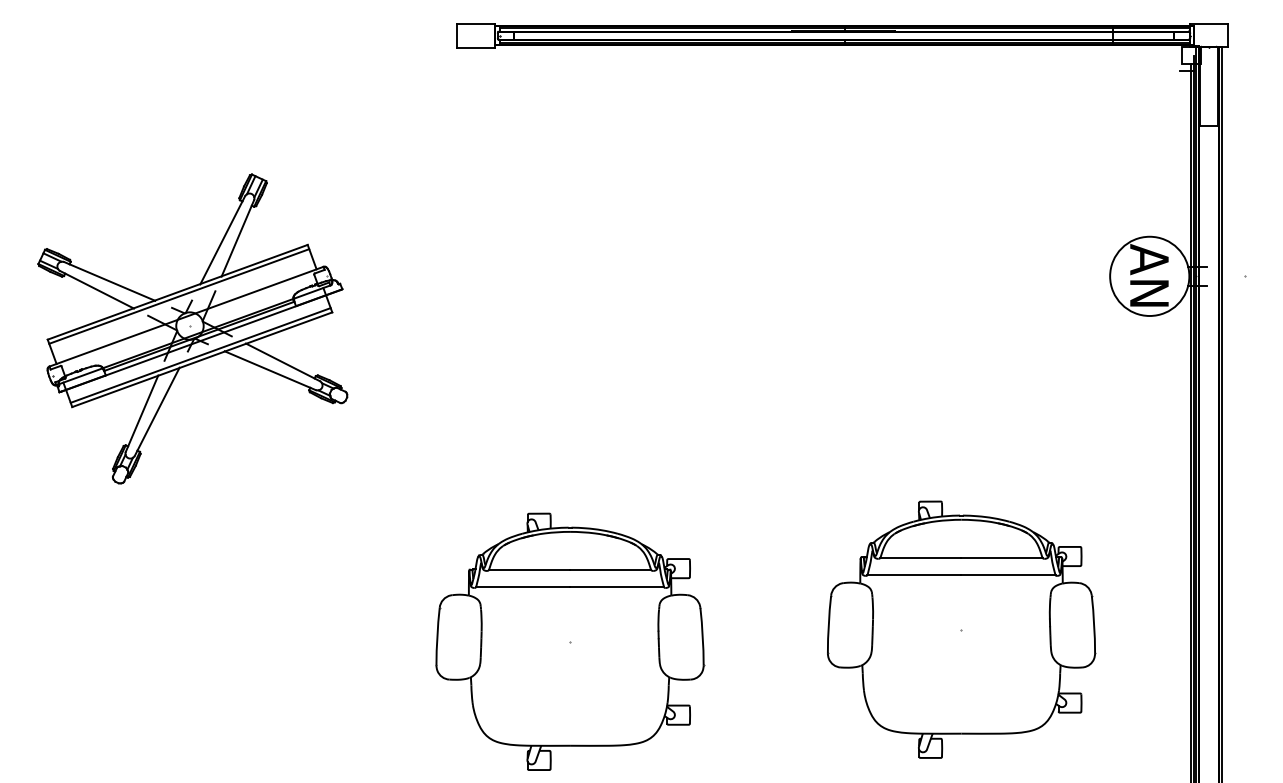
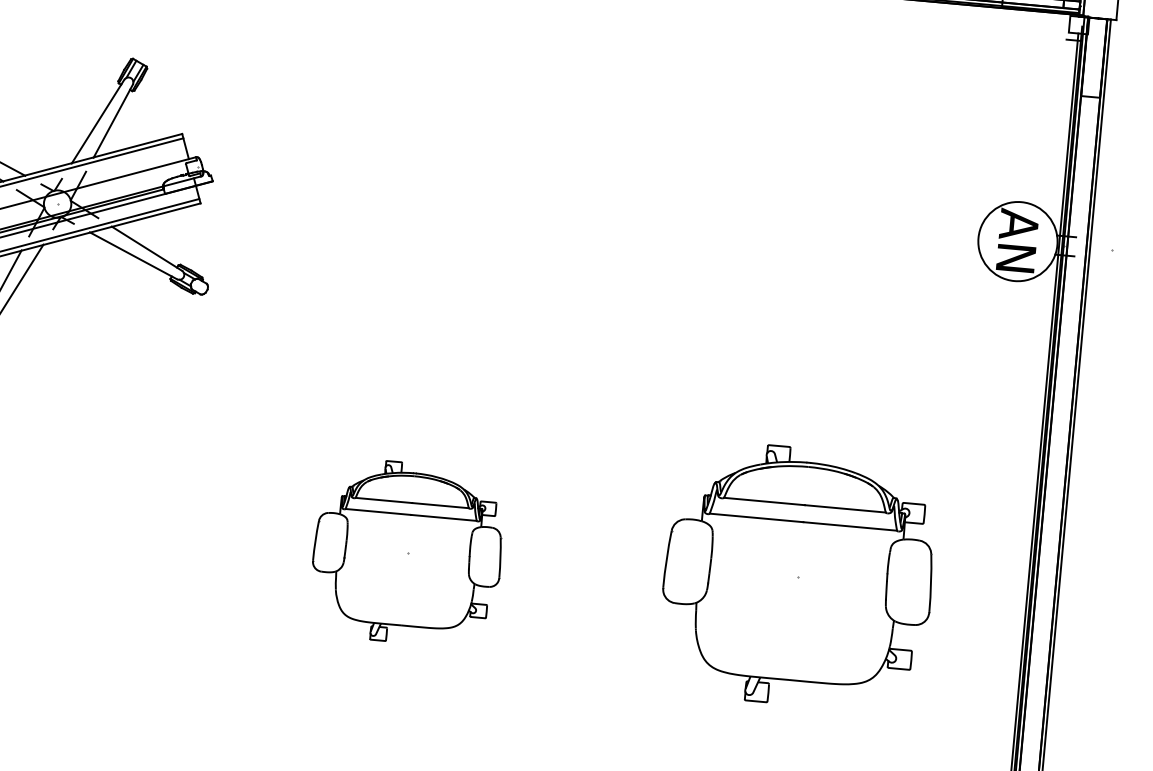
part: (570, 641) -> (407, 552), size x0.7

